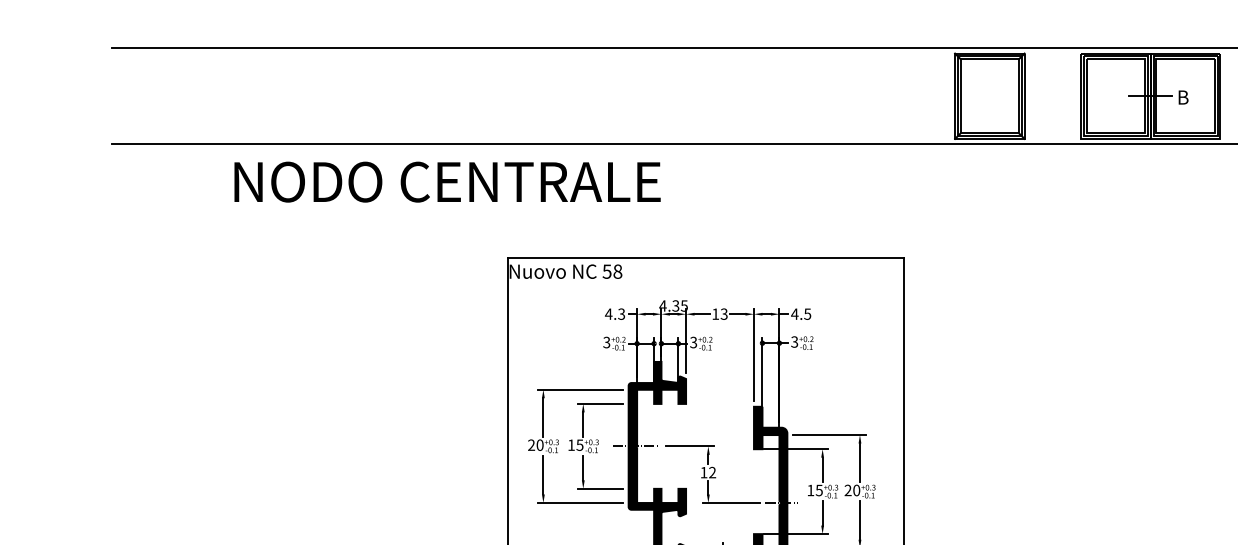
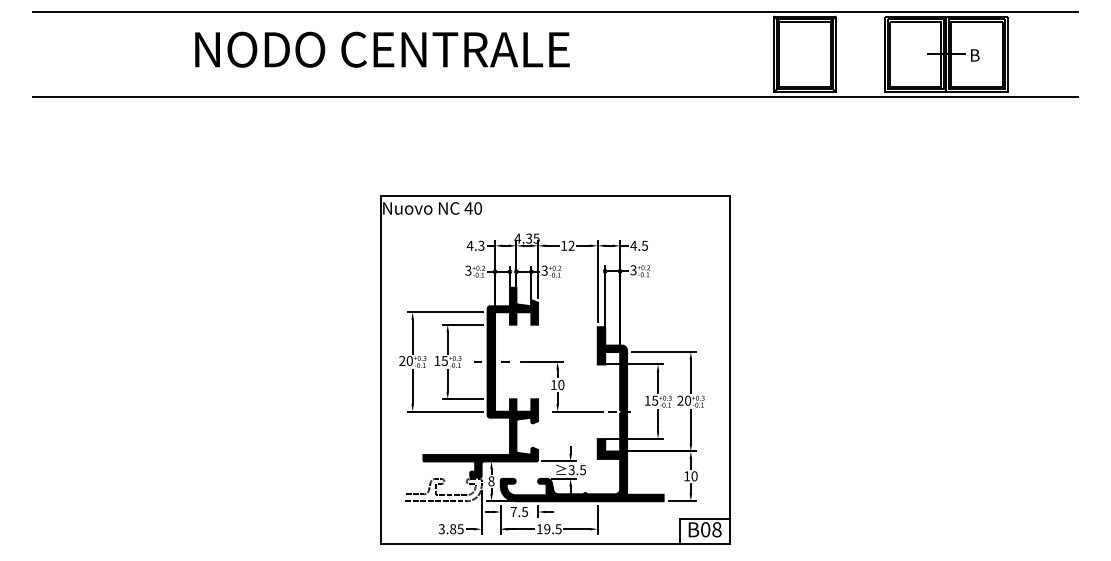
text: (447, 181) -> (382, 49), moved
text: (611, 271) -> (472, 208), 58 -> 40
text: (724, 313) -> (571, 245), 13 -> 12
text: (712, 473) -> (561, 385), 12 -> 10

